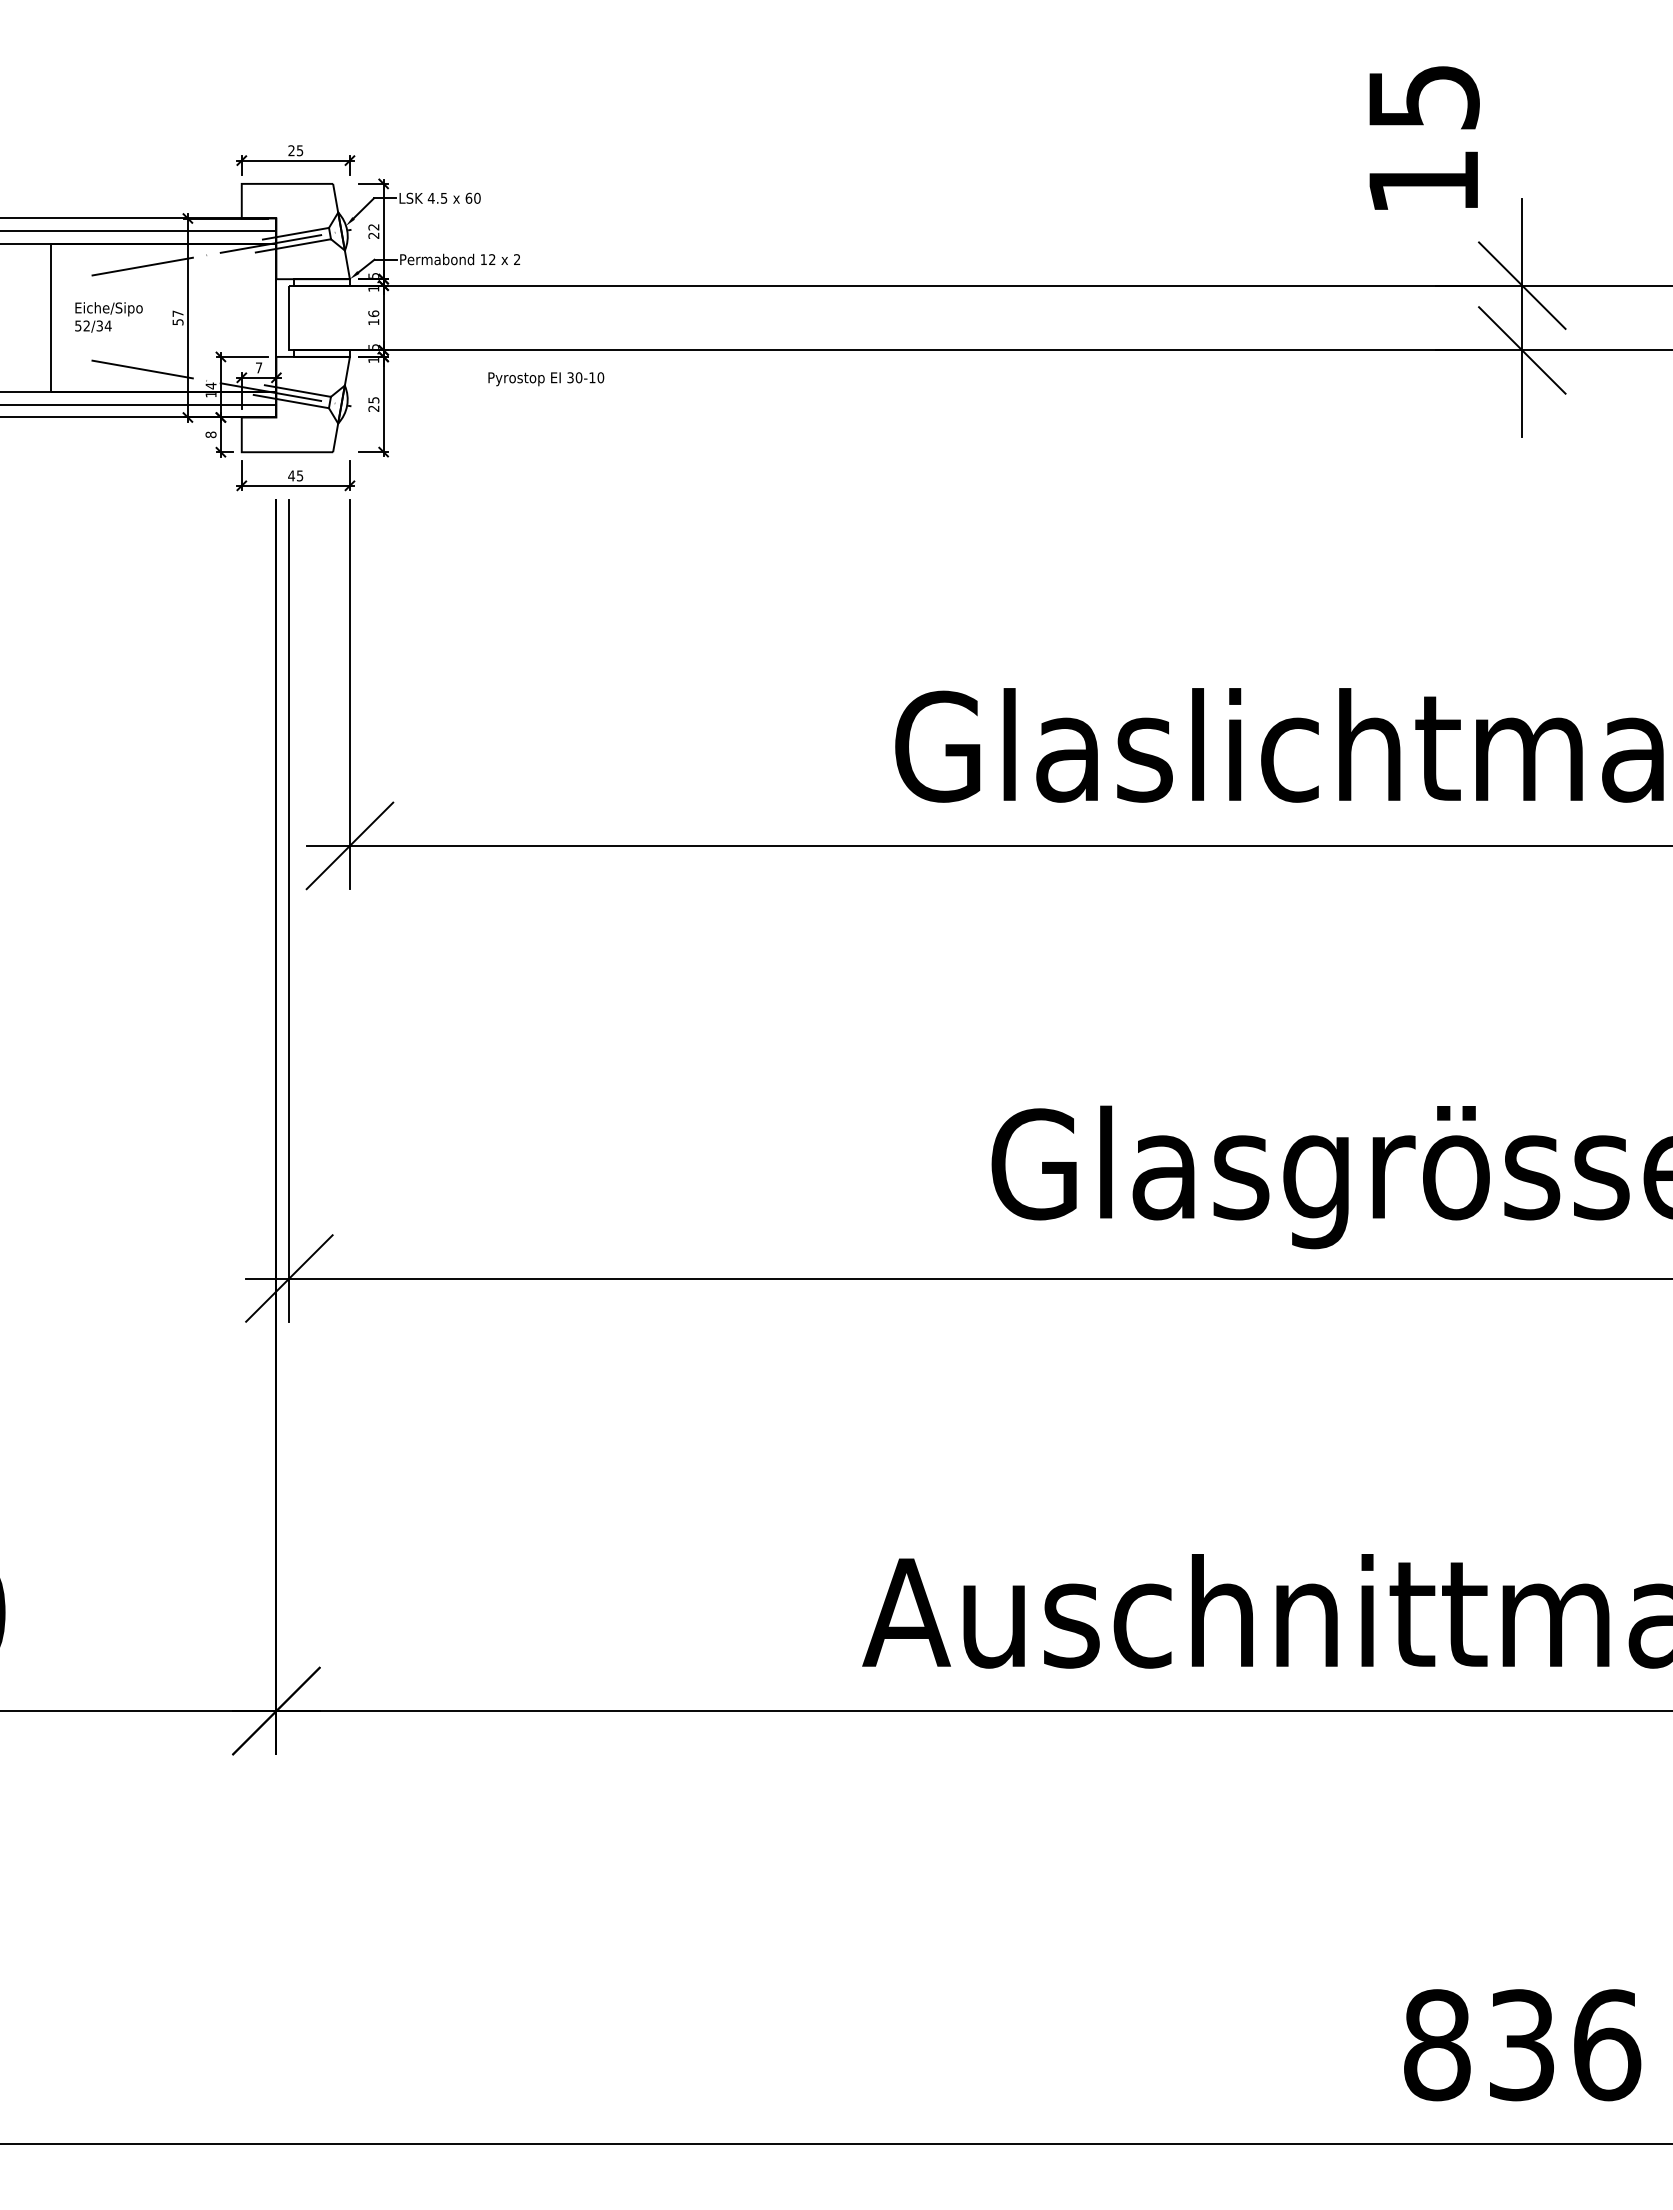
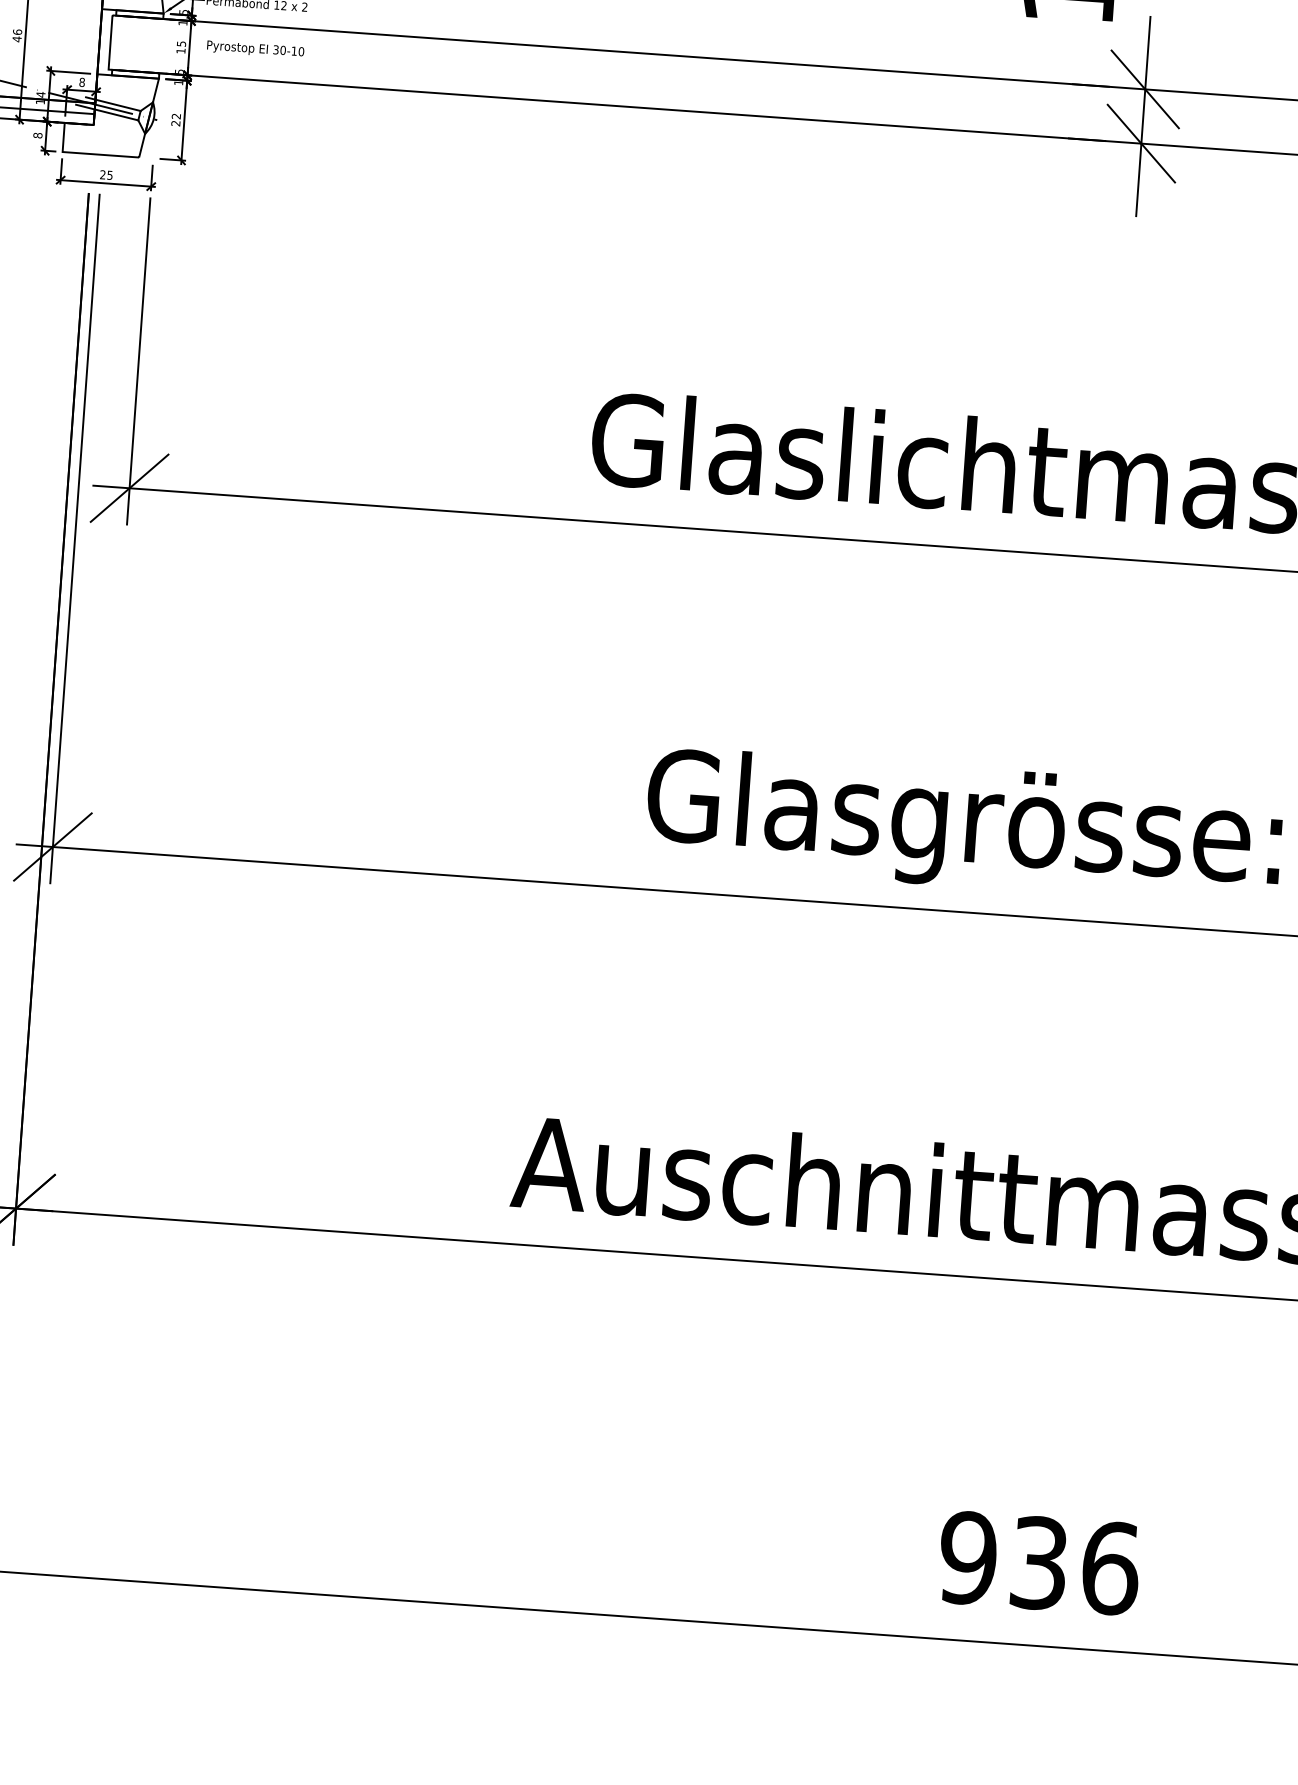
text: (373, 313) -> (181, 43), 16 -> 15
text: (177, 317) -> (16, 35), 57 -> 46
text: (258, 367) -> (81, 82), 7 -> 8
text: (546, 379) -> (255, 49), moved
text: (373, 400) -> (176, 116), 25 -> 22
text: (291, 475) -> (102, 174), 45 -> 25
text: (1436, 2045) -> (967, 1558), 836 -> 936

